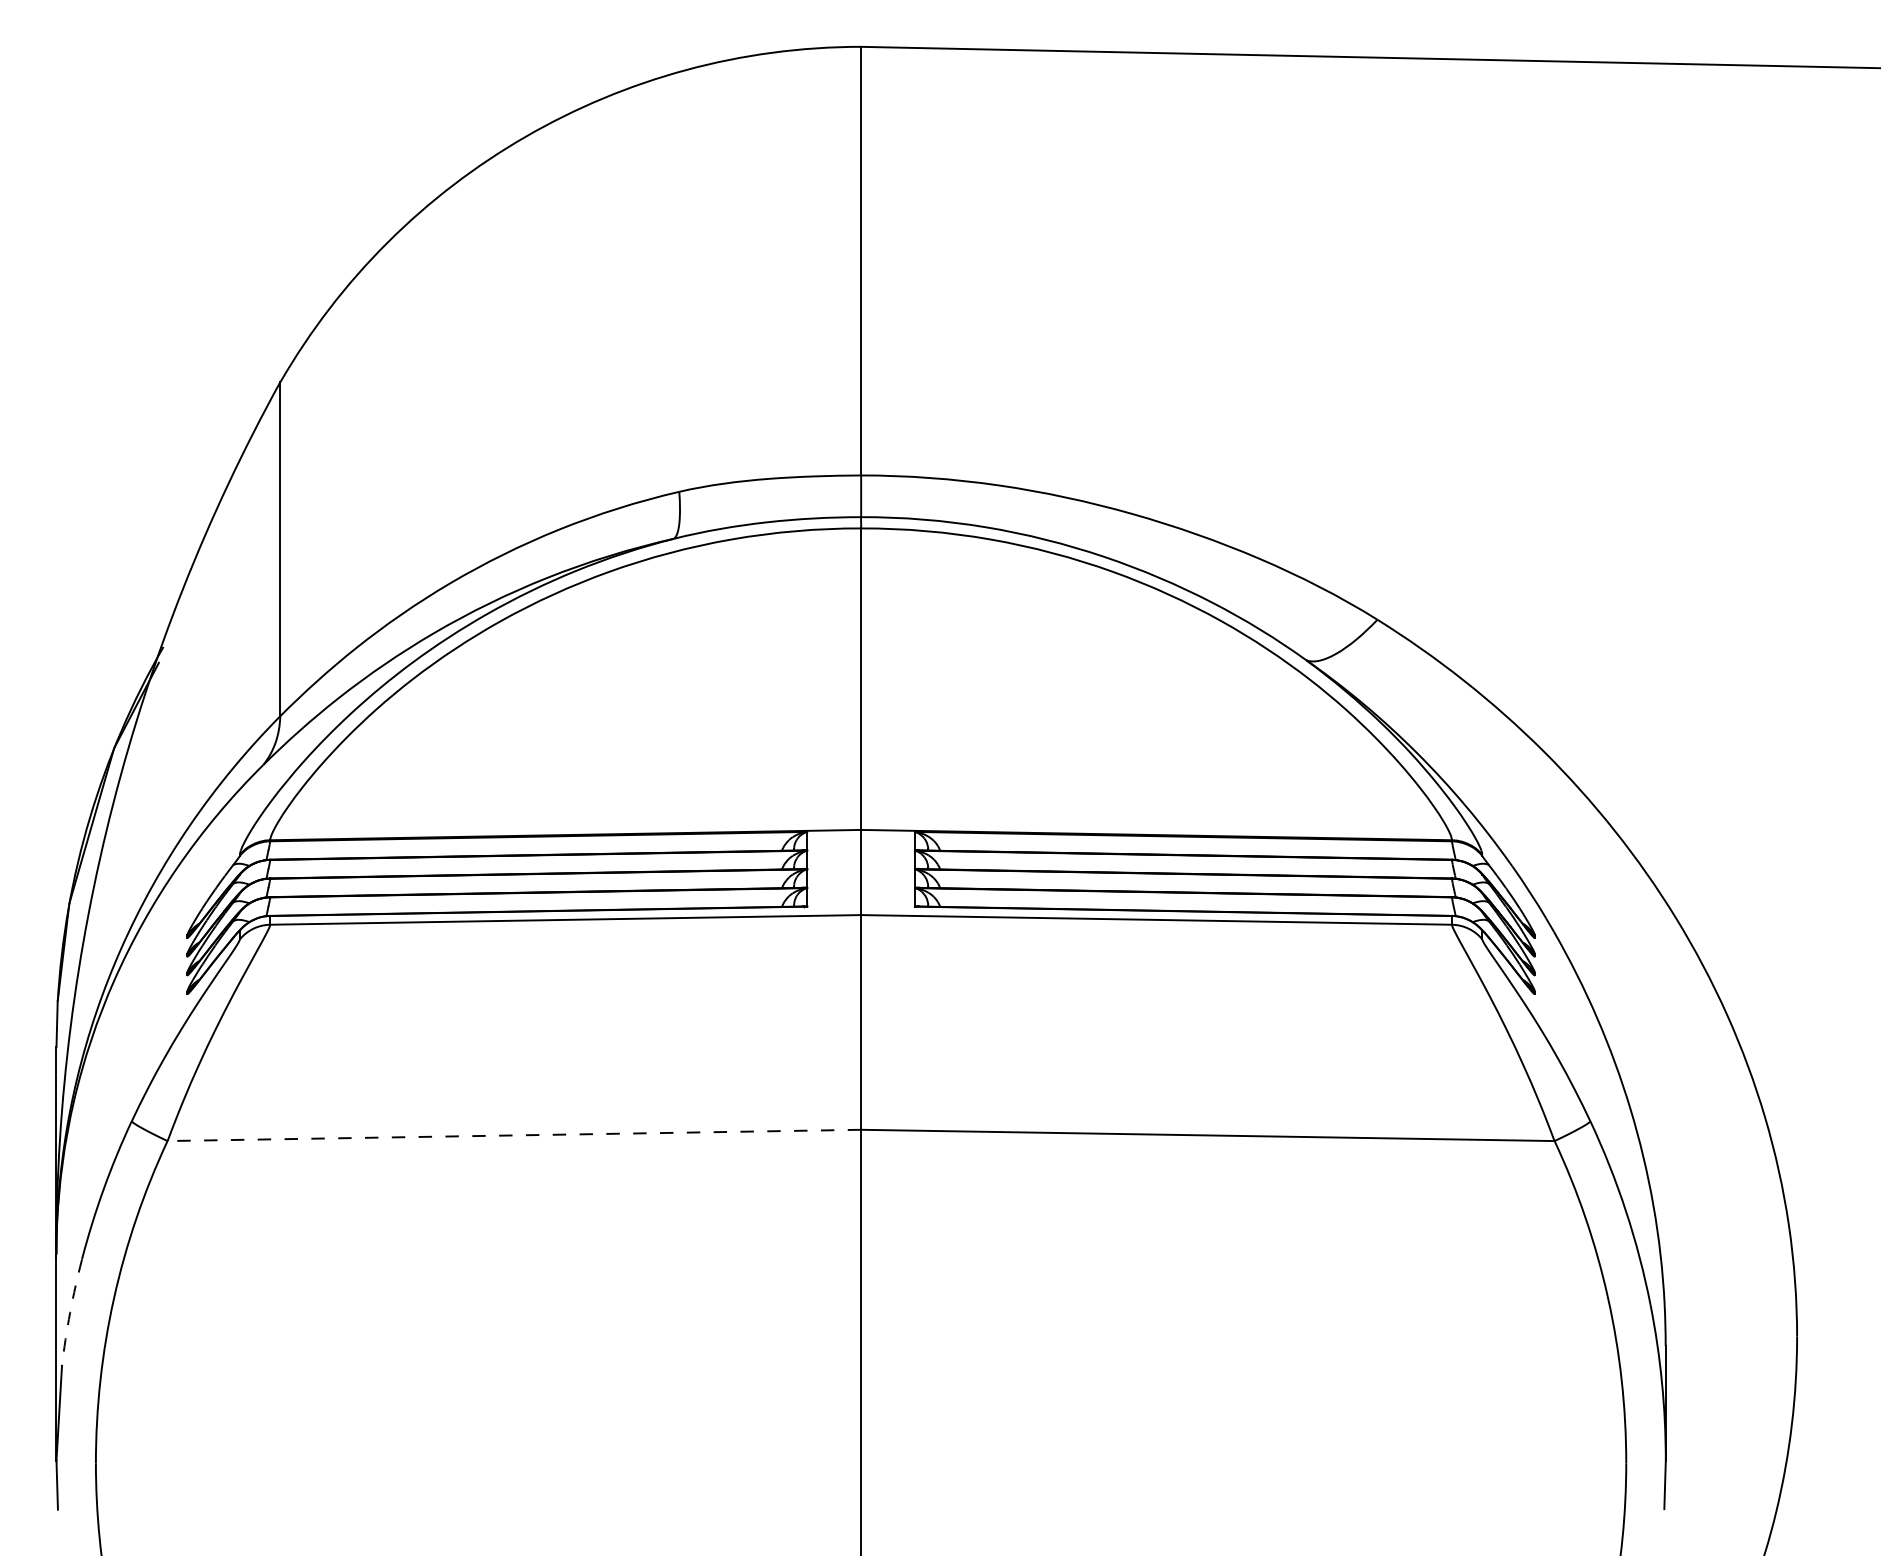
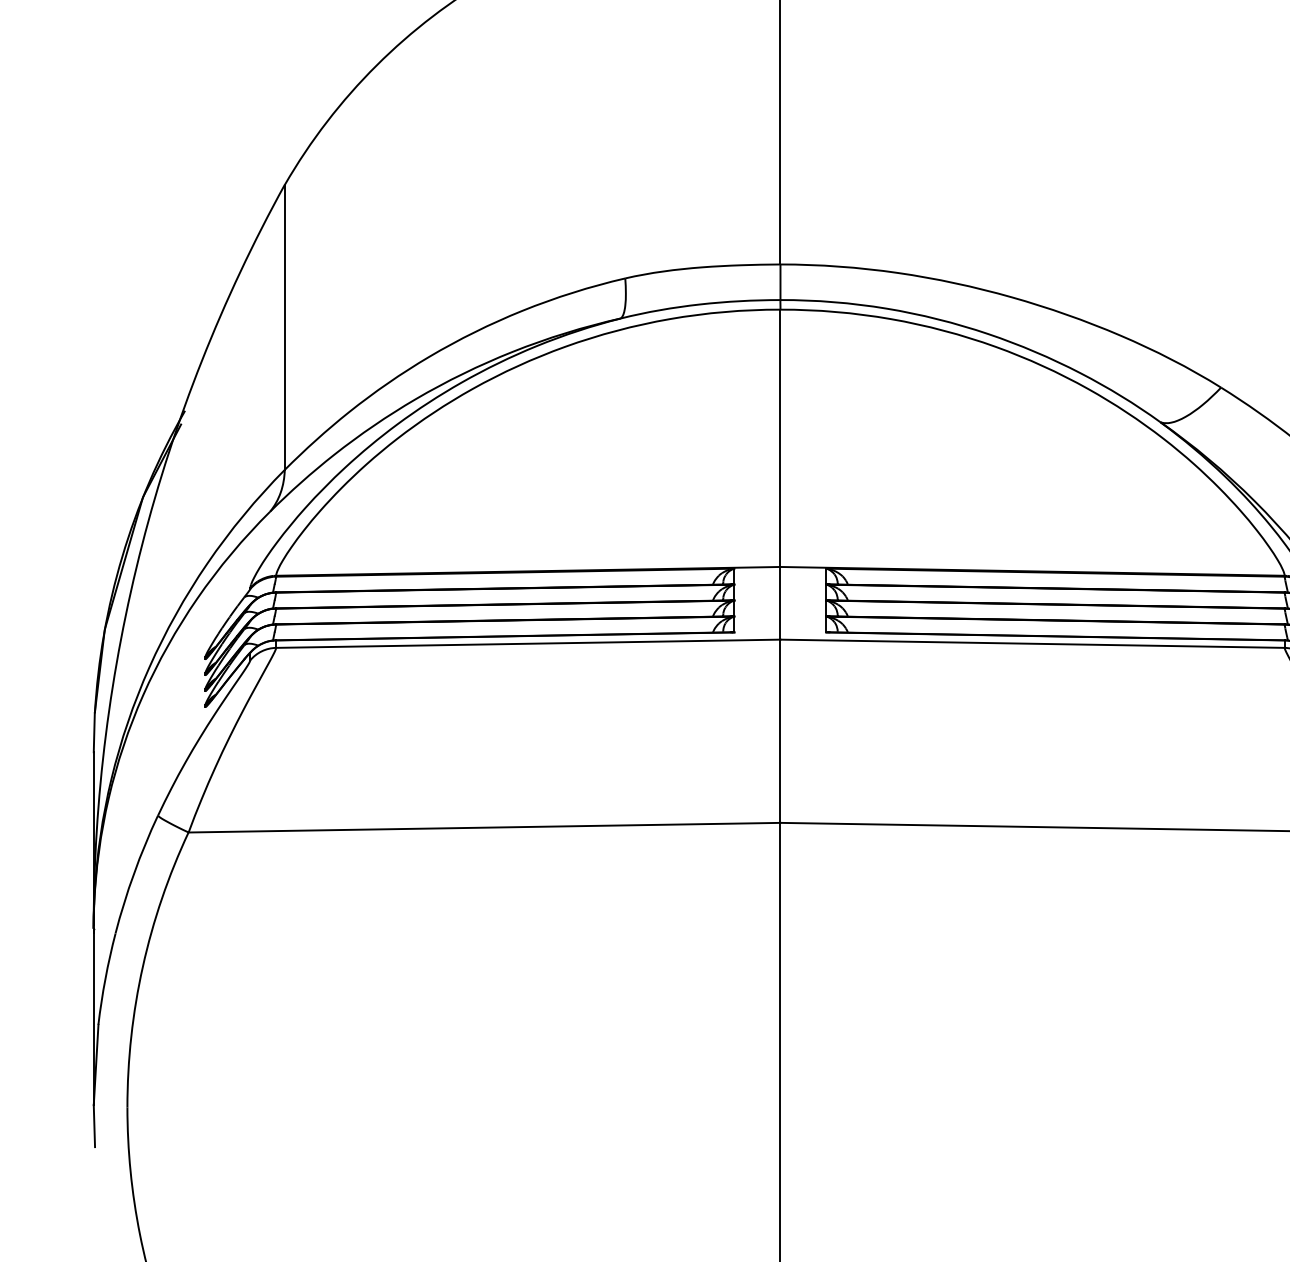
line: (514, 1135) -> (484, 827), dashed -> solid
arc: (70, 1312) -> (105, 978), dashed -> solid

